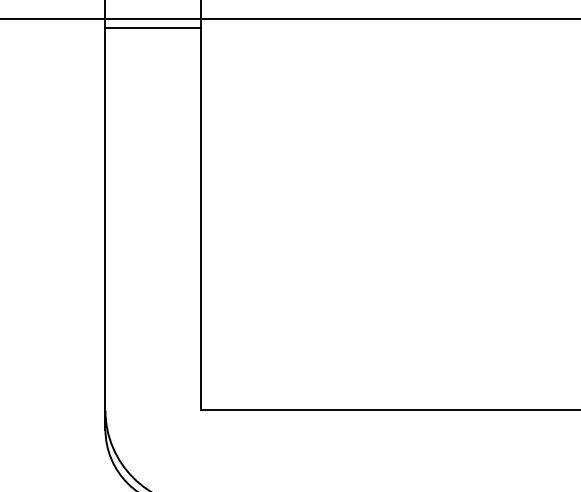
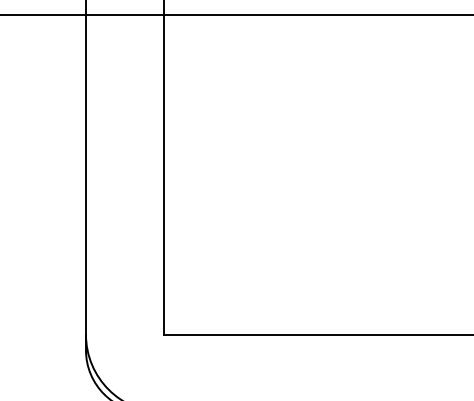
line: (152, 28) -> (124, 22), removed

